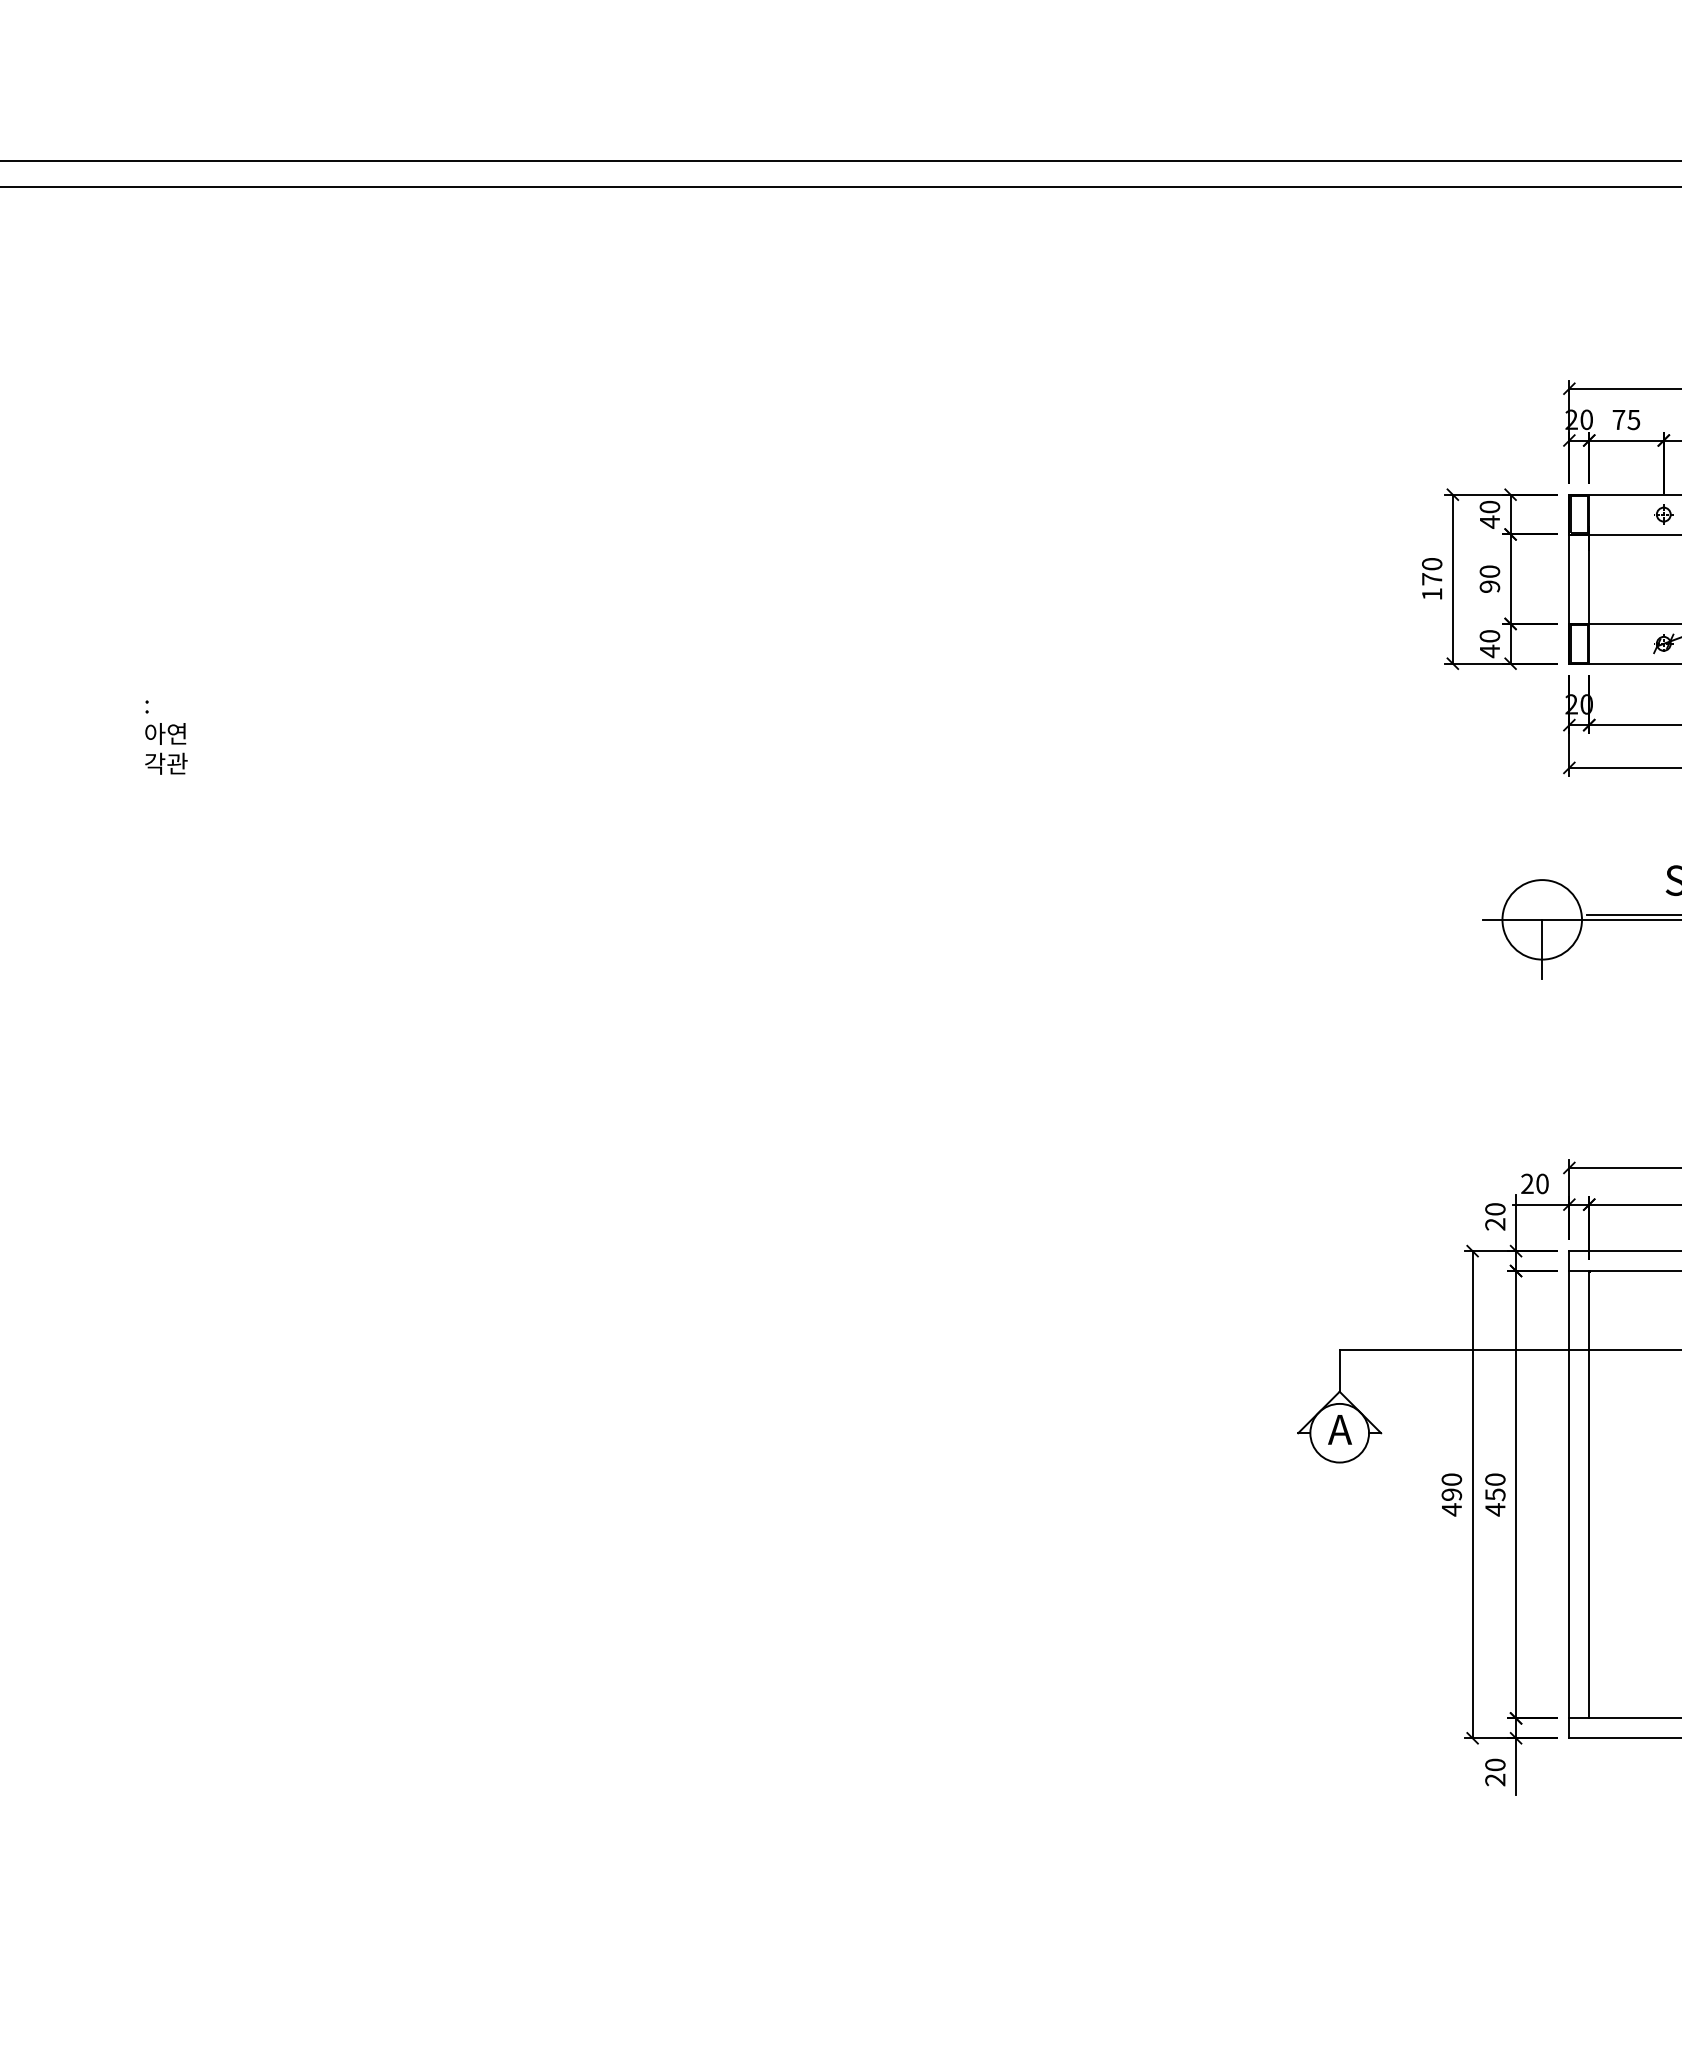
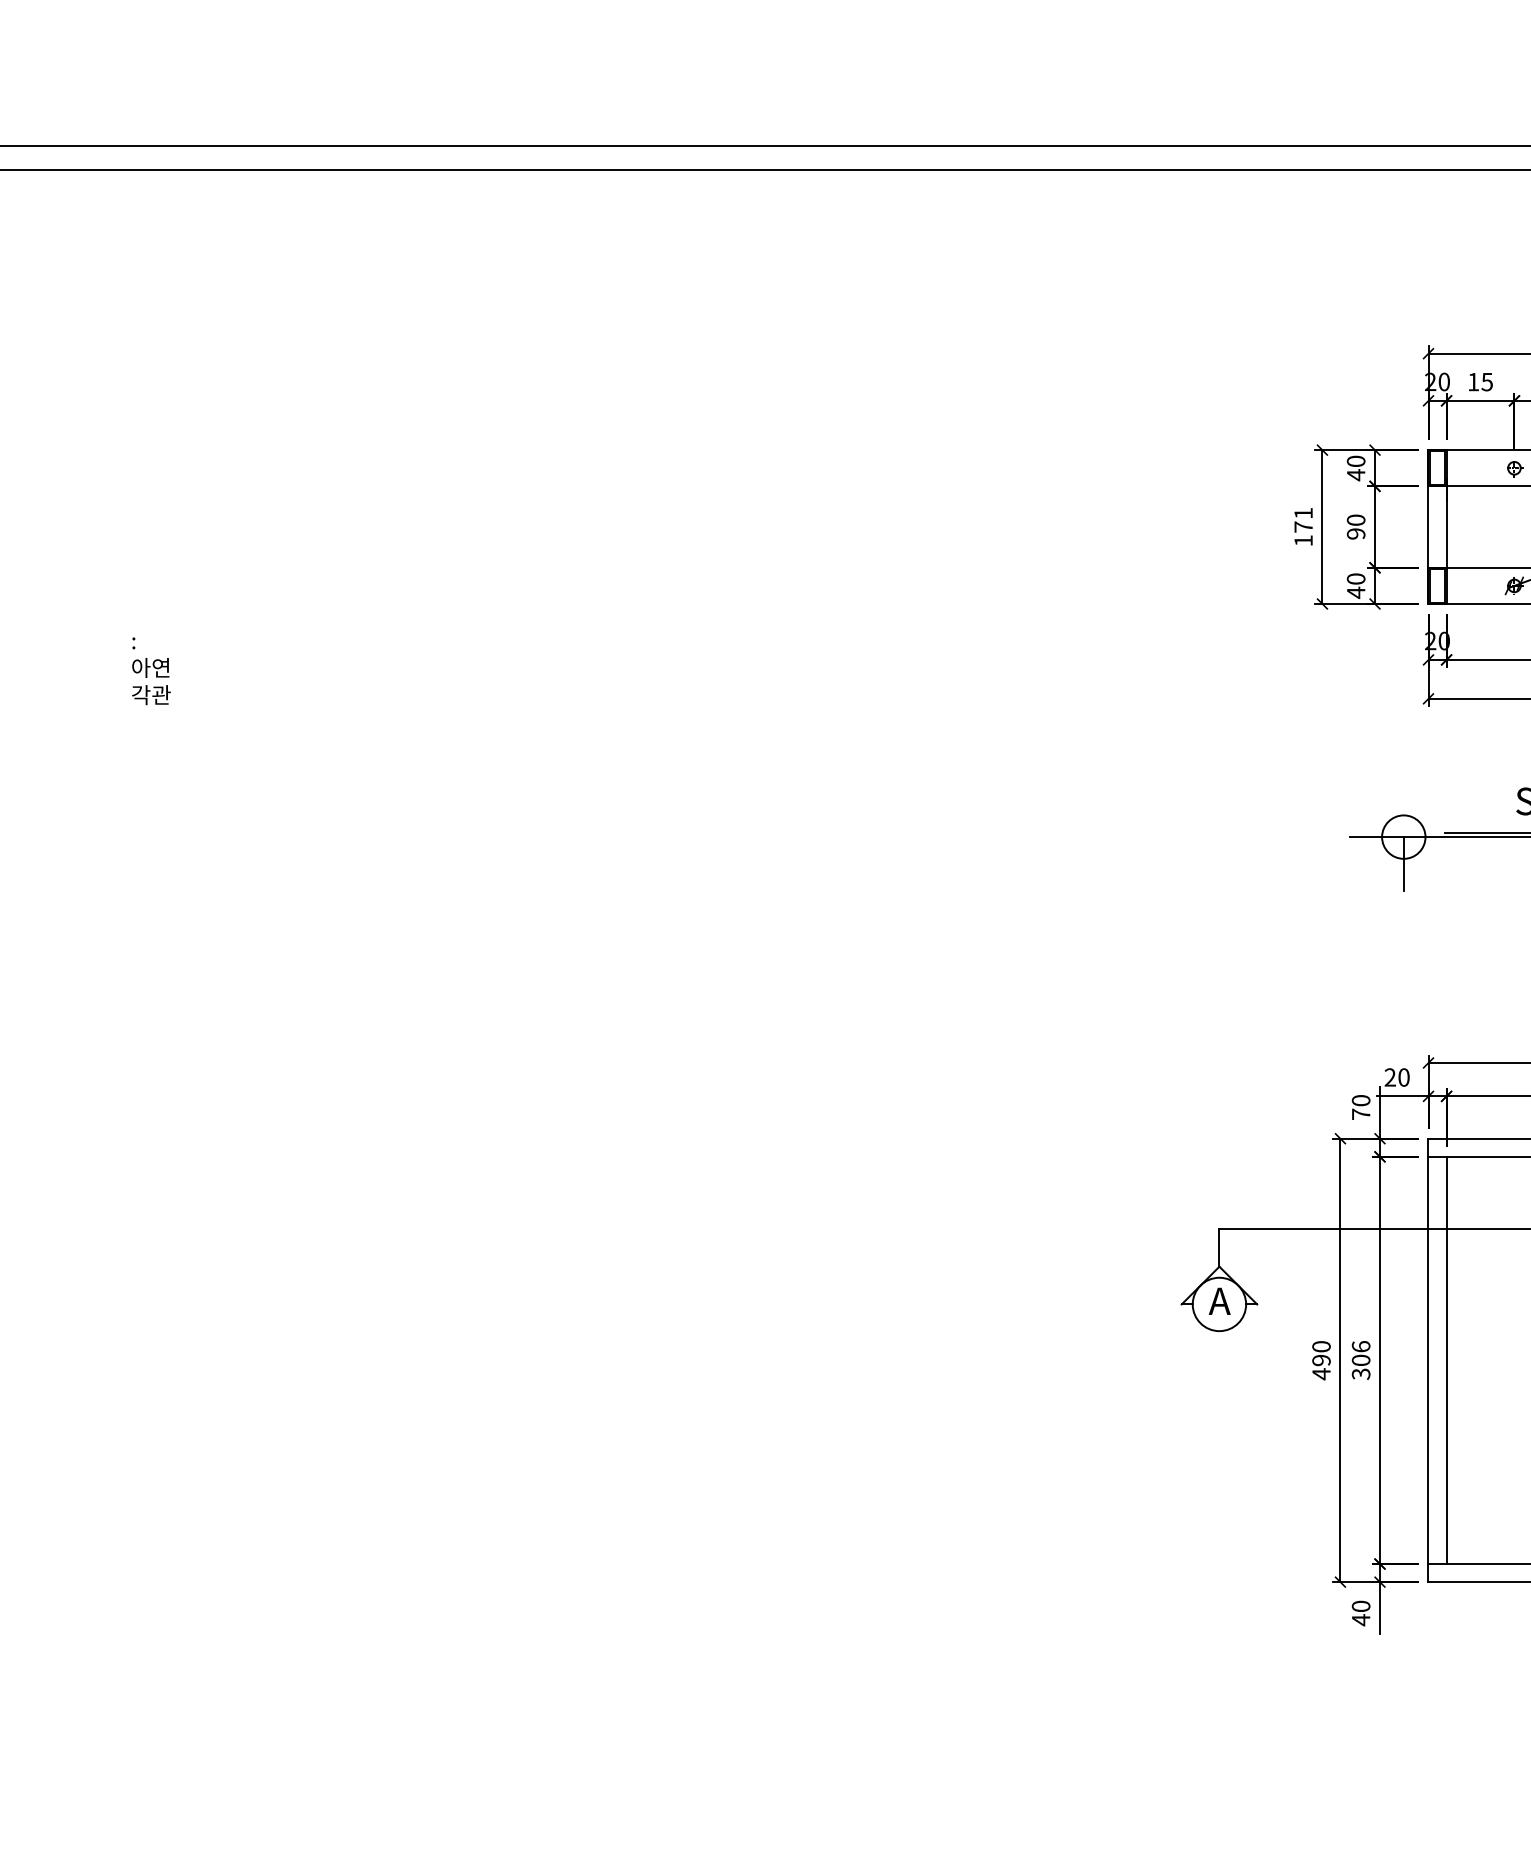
text: (1618, 420) -> (1473, 382), 75 -> 15
text: (1432, 563) -> (1303, 512), 170 -> 171
circle: (1541, 919) -> (1403, 836), size x0.6
text: (1494, 1224) -> (1360, 1114), 20 -> 70
text: (1494, 1494) -> (1360, 1360), 450 -> 306
text: (1494, 1780) -> (1360, 1620), 20 -> 40

